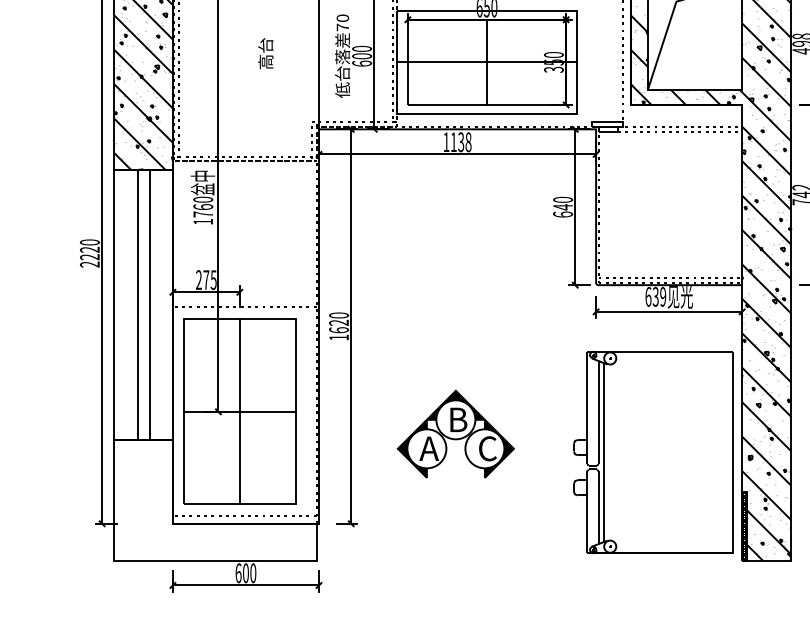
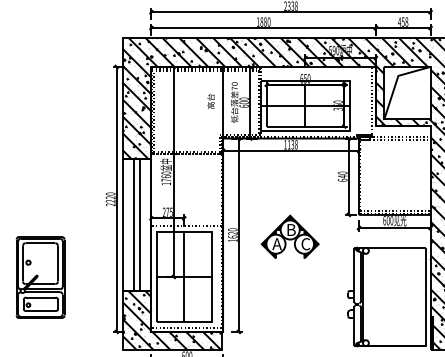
text: (264, 53) -> (210, 101), moved
text: (658, 296) -> (389, 220), 639 -> 600
part: (454, 433) -> (289, 236), moved
hatch: (213, 500) -> (171, 320), added

